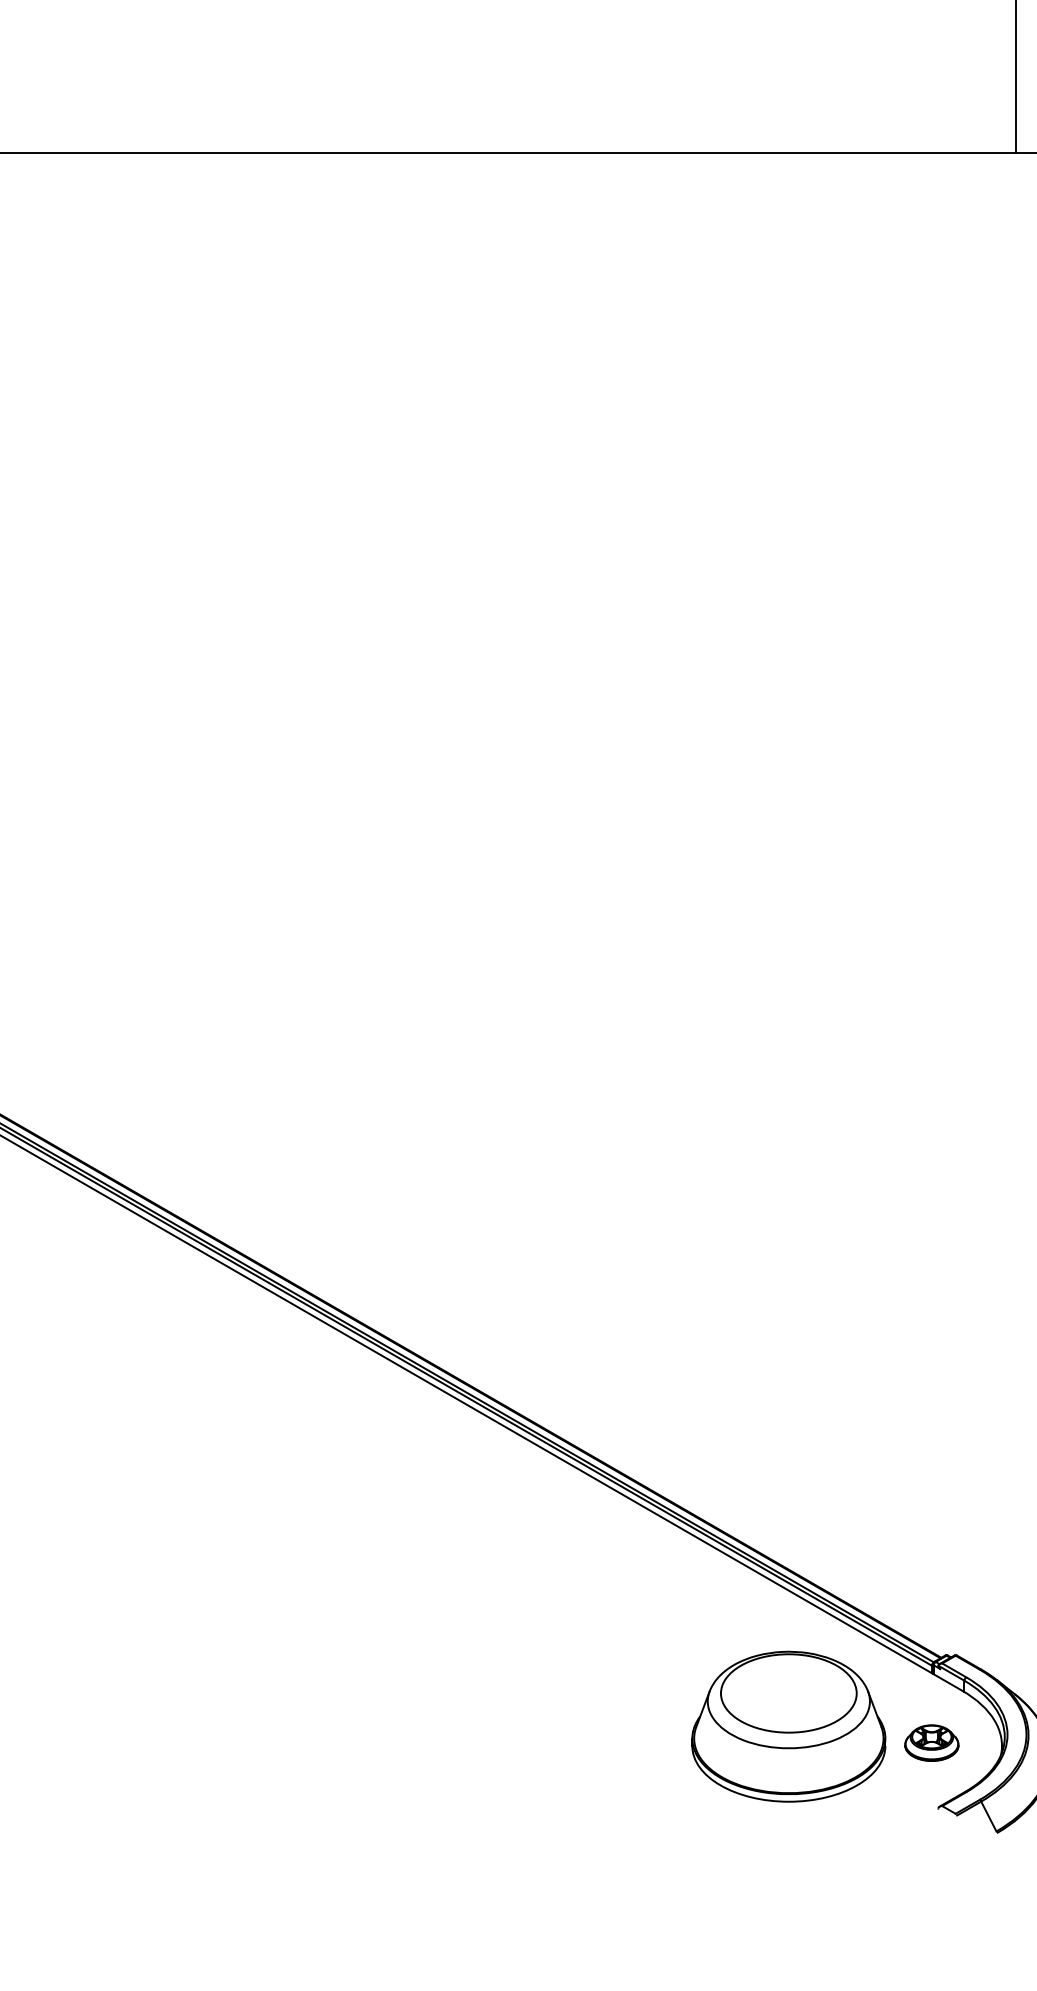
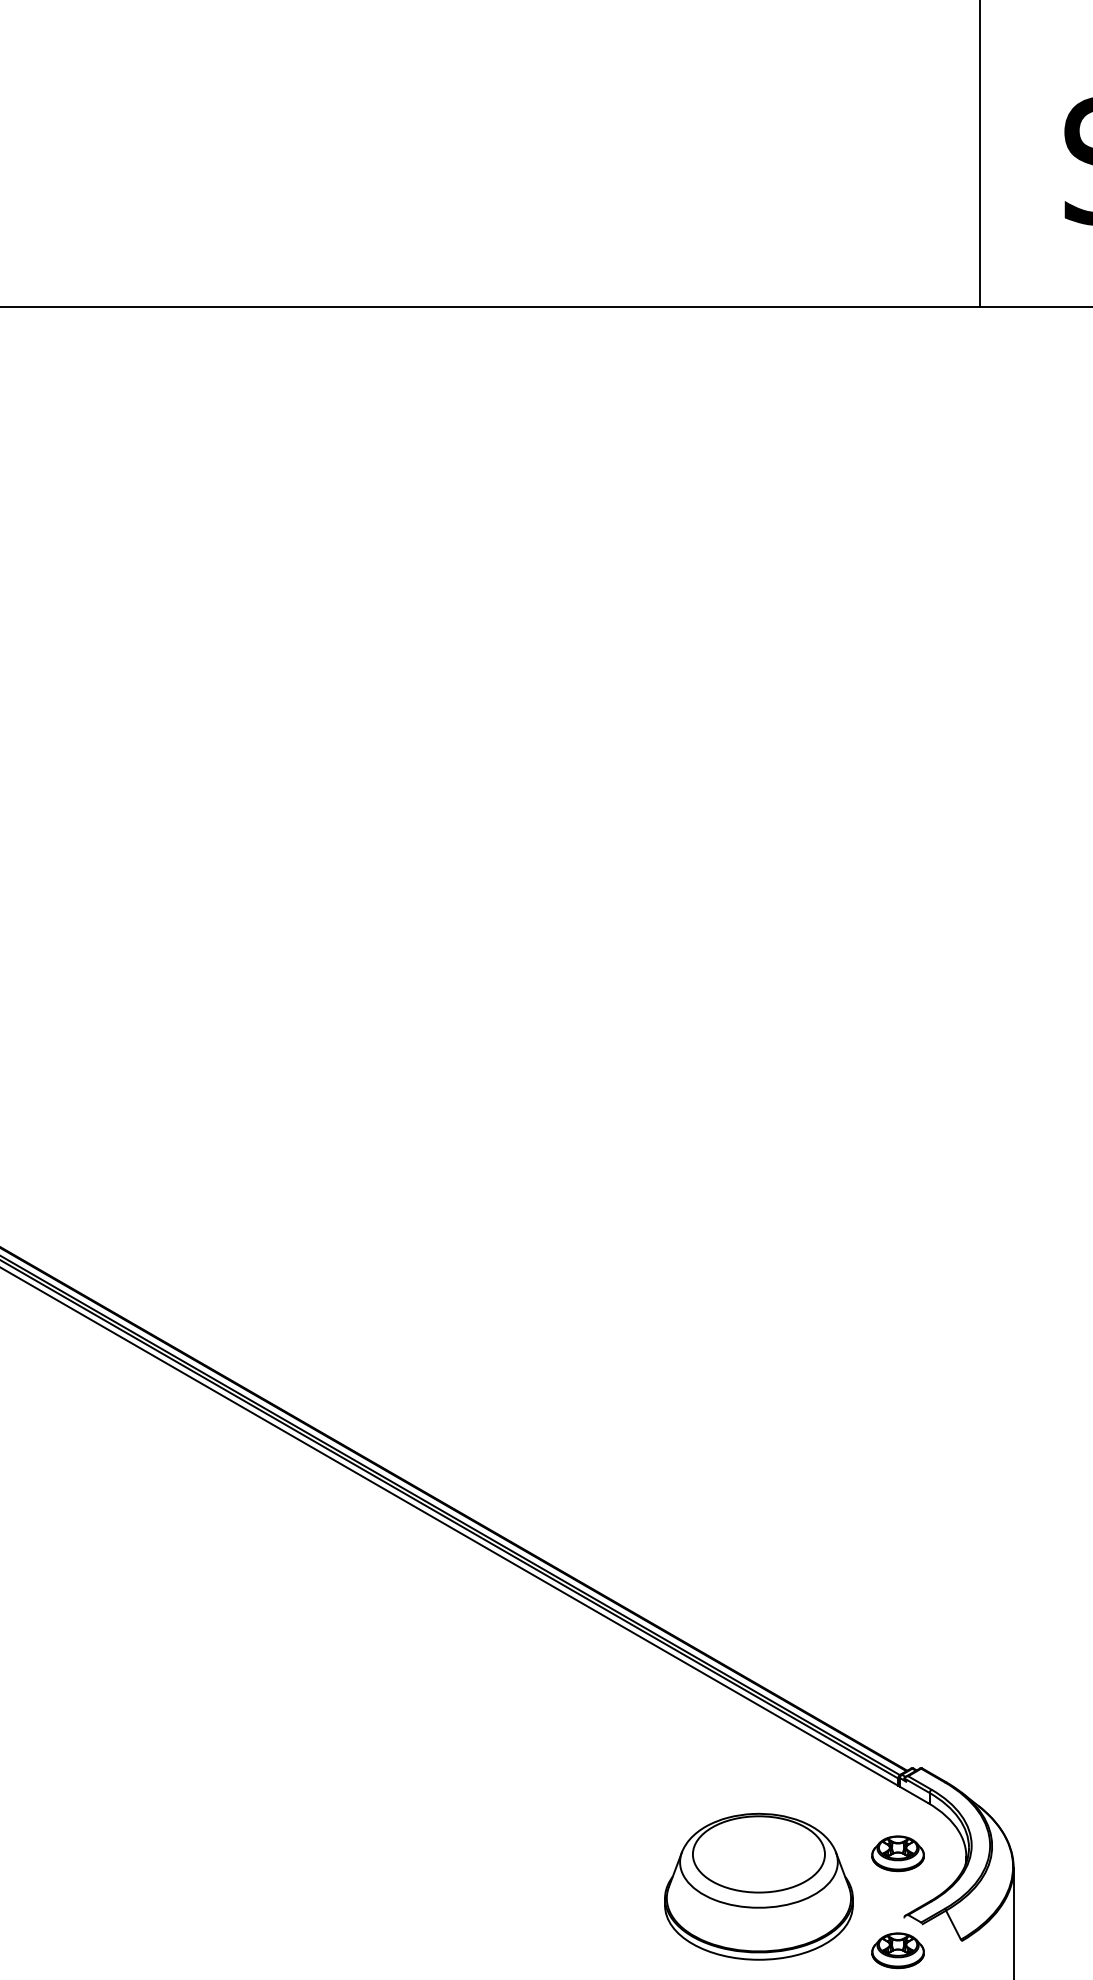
part: (788, 1726) -> (758, 1886), moved
part: (931, 1842) -> (897, 1950), added

